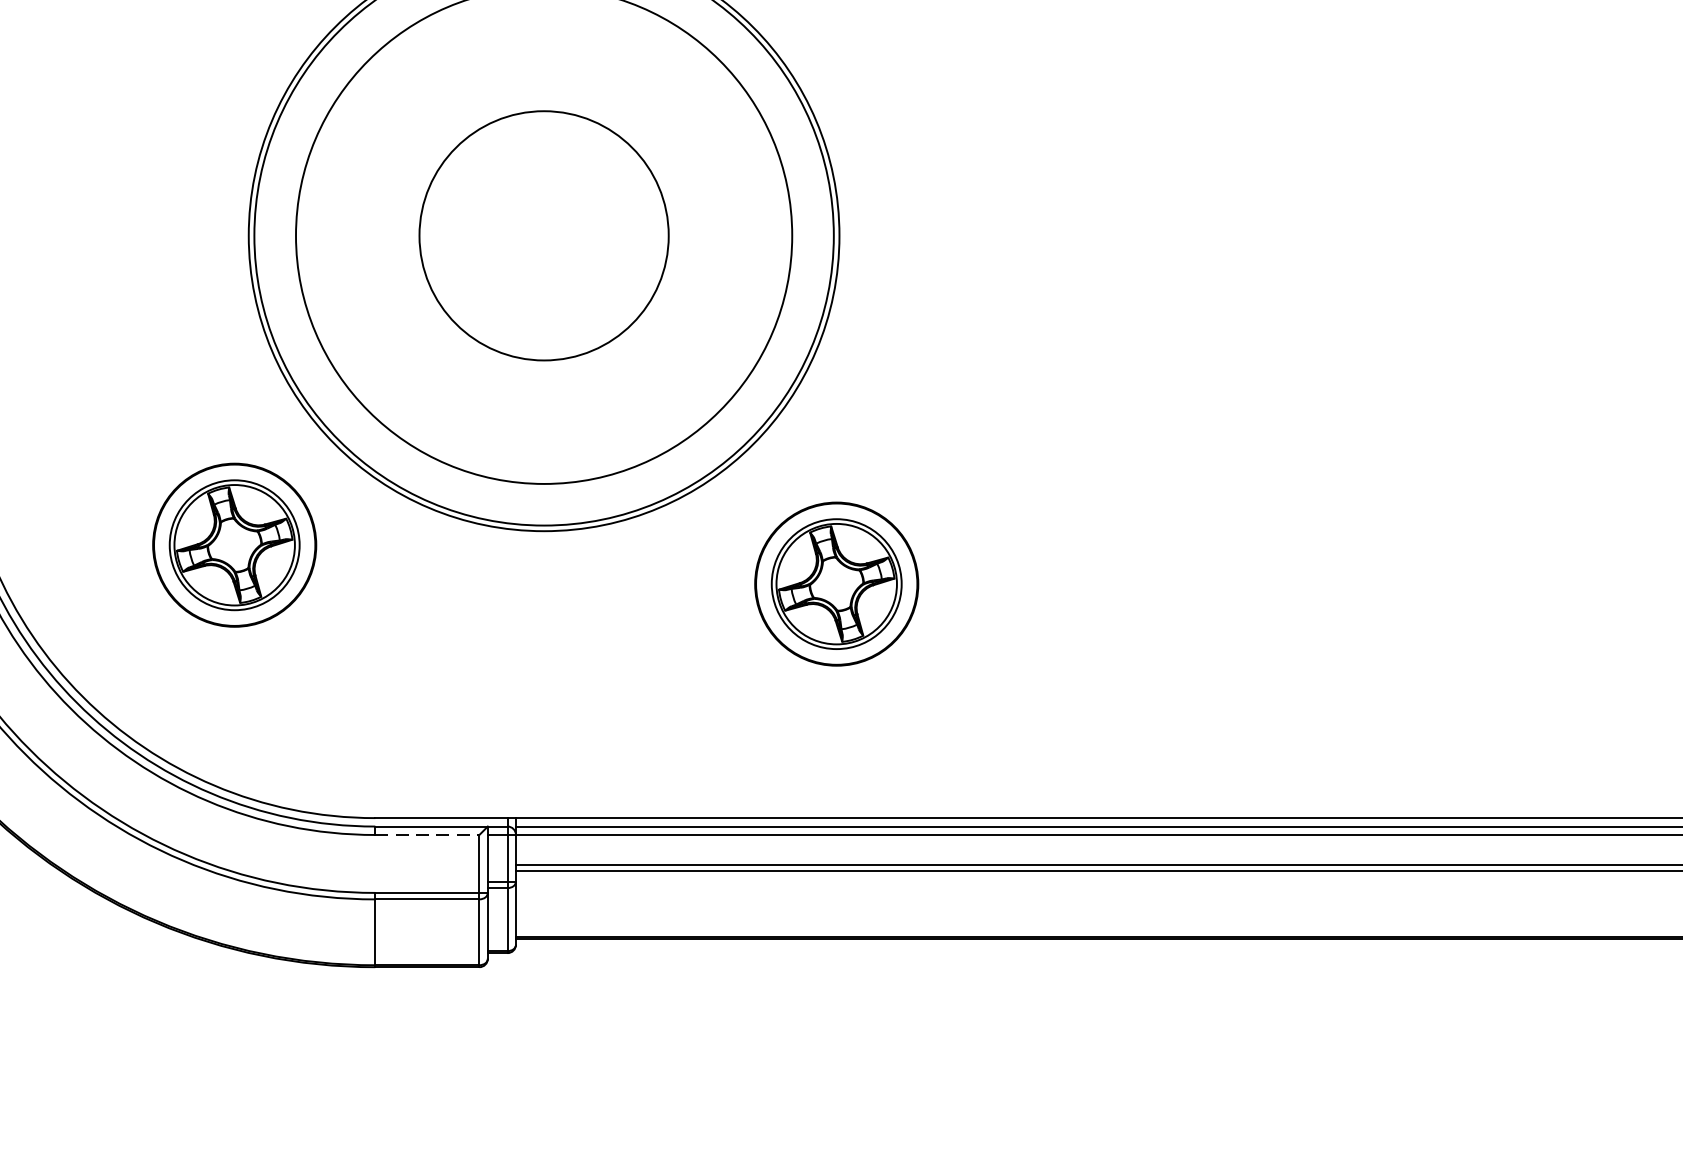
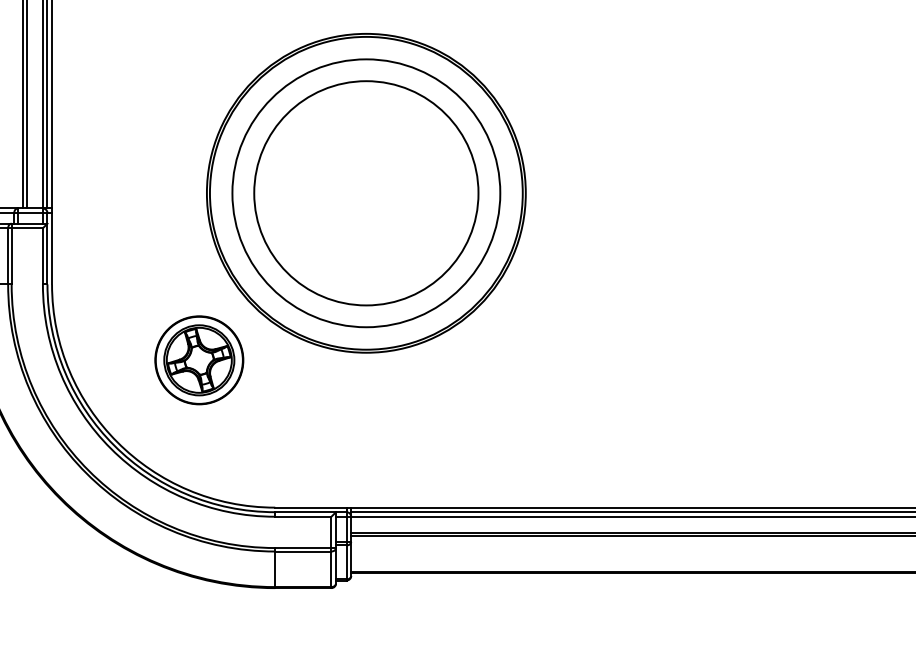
circle: (544, 236) -> (366, 193), size x1.67
part: (837, 584) -> (524, 381), removed
line: (427, 834) -> (303, 516), dashed -> solid

